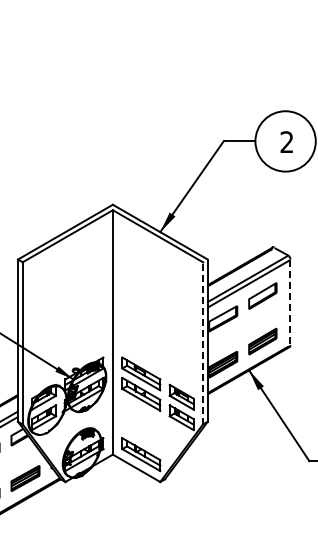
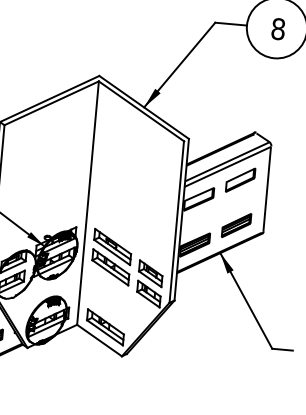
text: (286, 142) -> (277, 29), 2 -> 8
line: (290, 302) -> (267, 189), dashed -> solid
line: (202, 342) -> (176, 221), dashed -> solid

